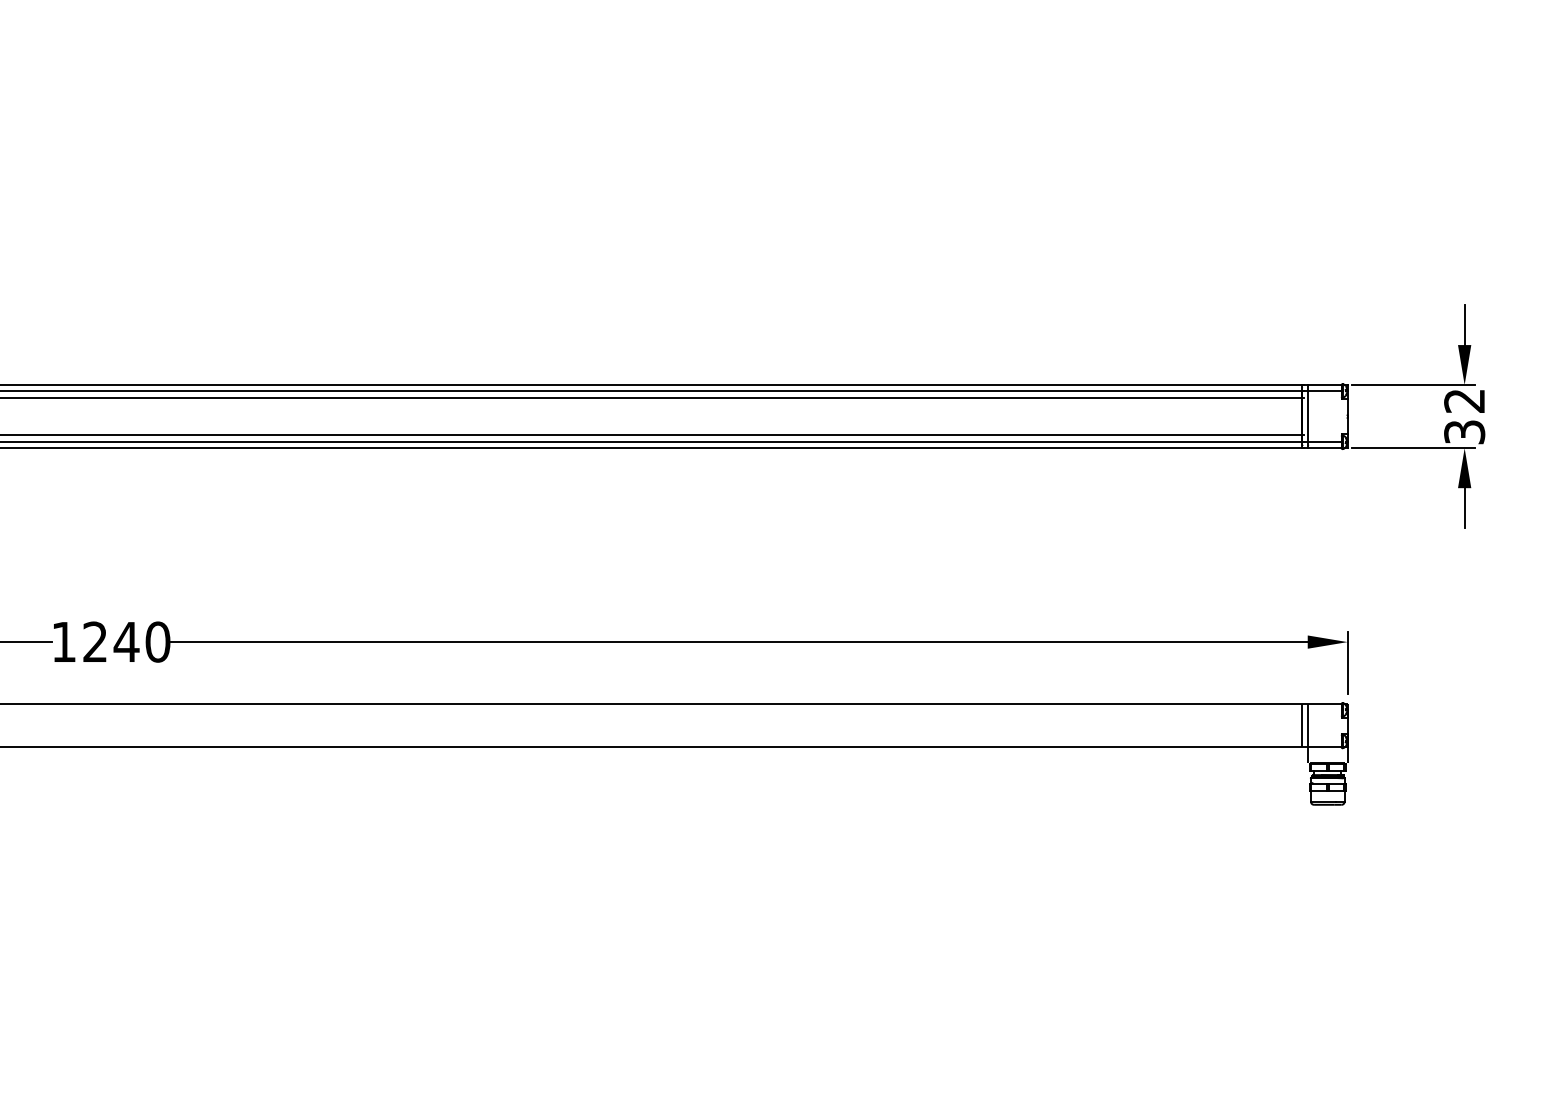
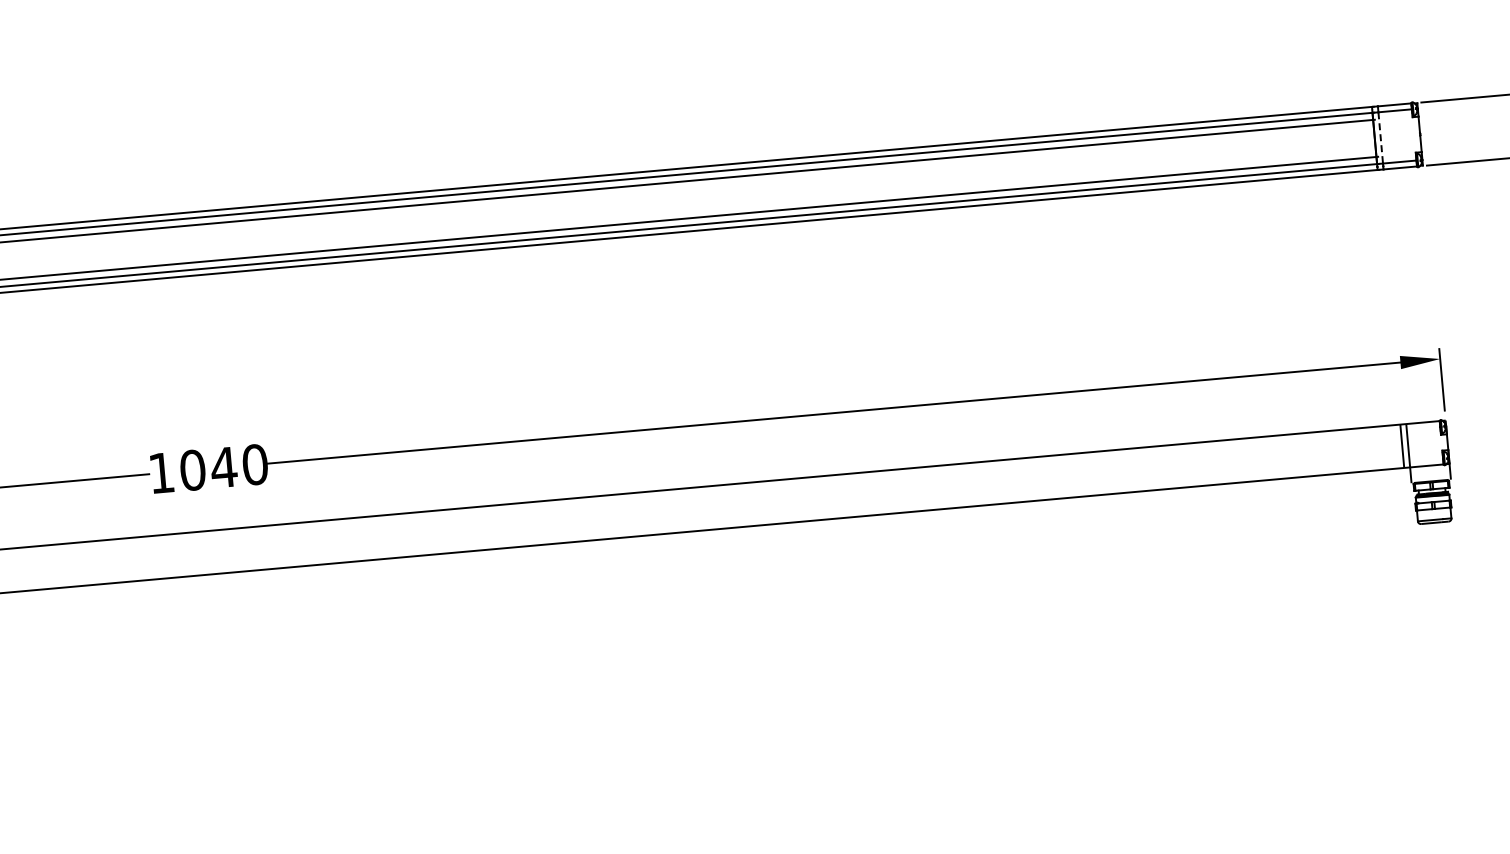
line: (1308, 416) -> (1381, 137), solid -> dashed
text: (95, 641) -> (192, 469), 1240 -> 1040

